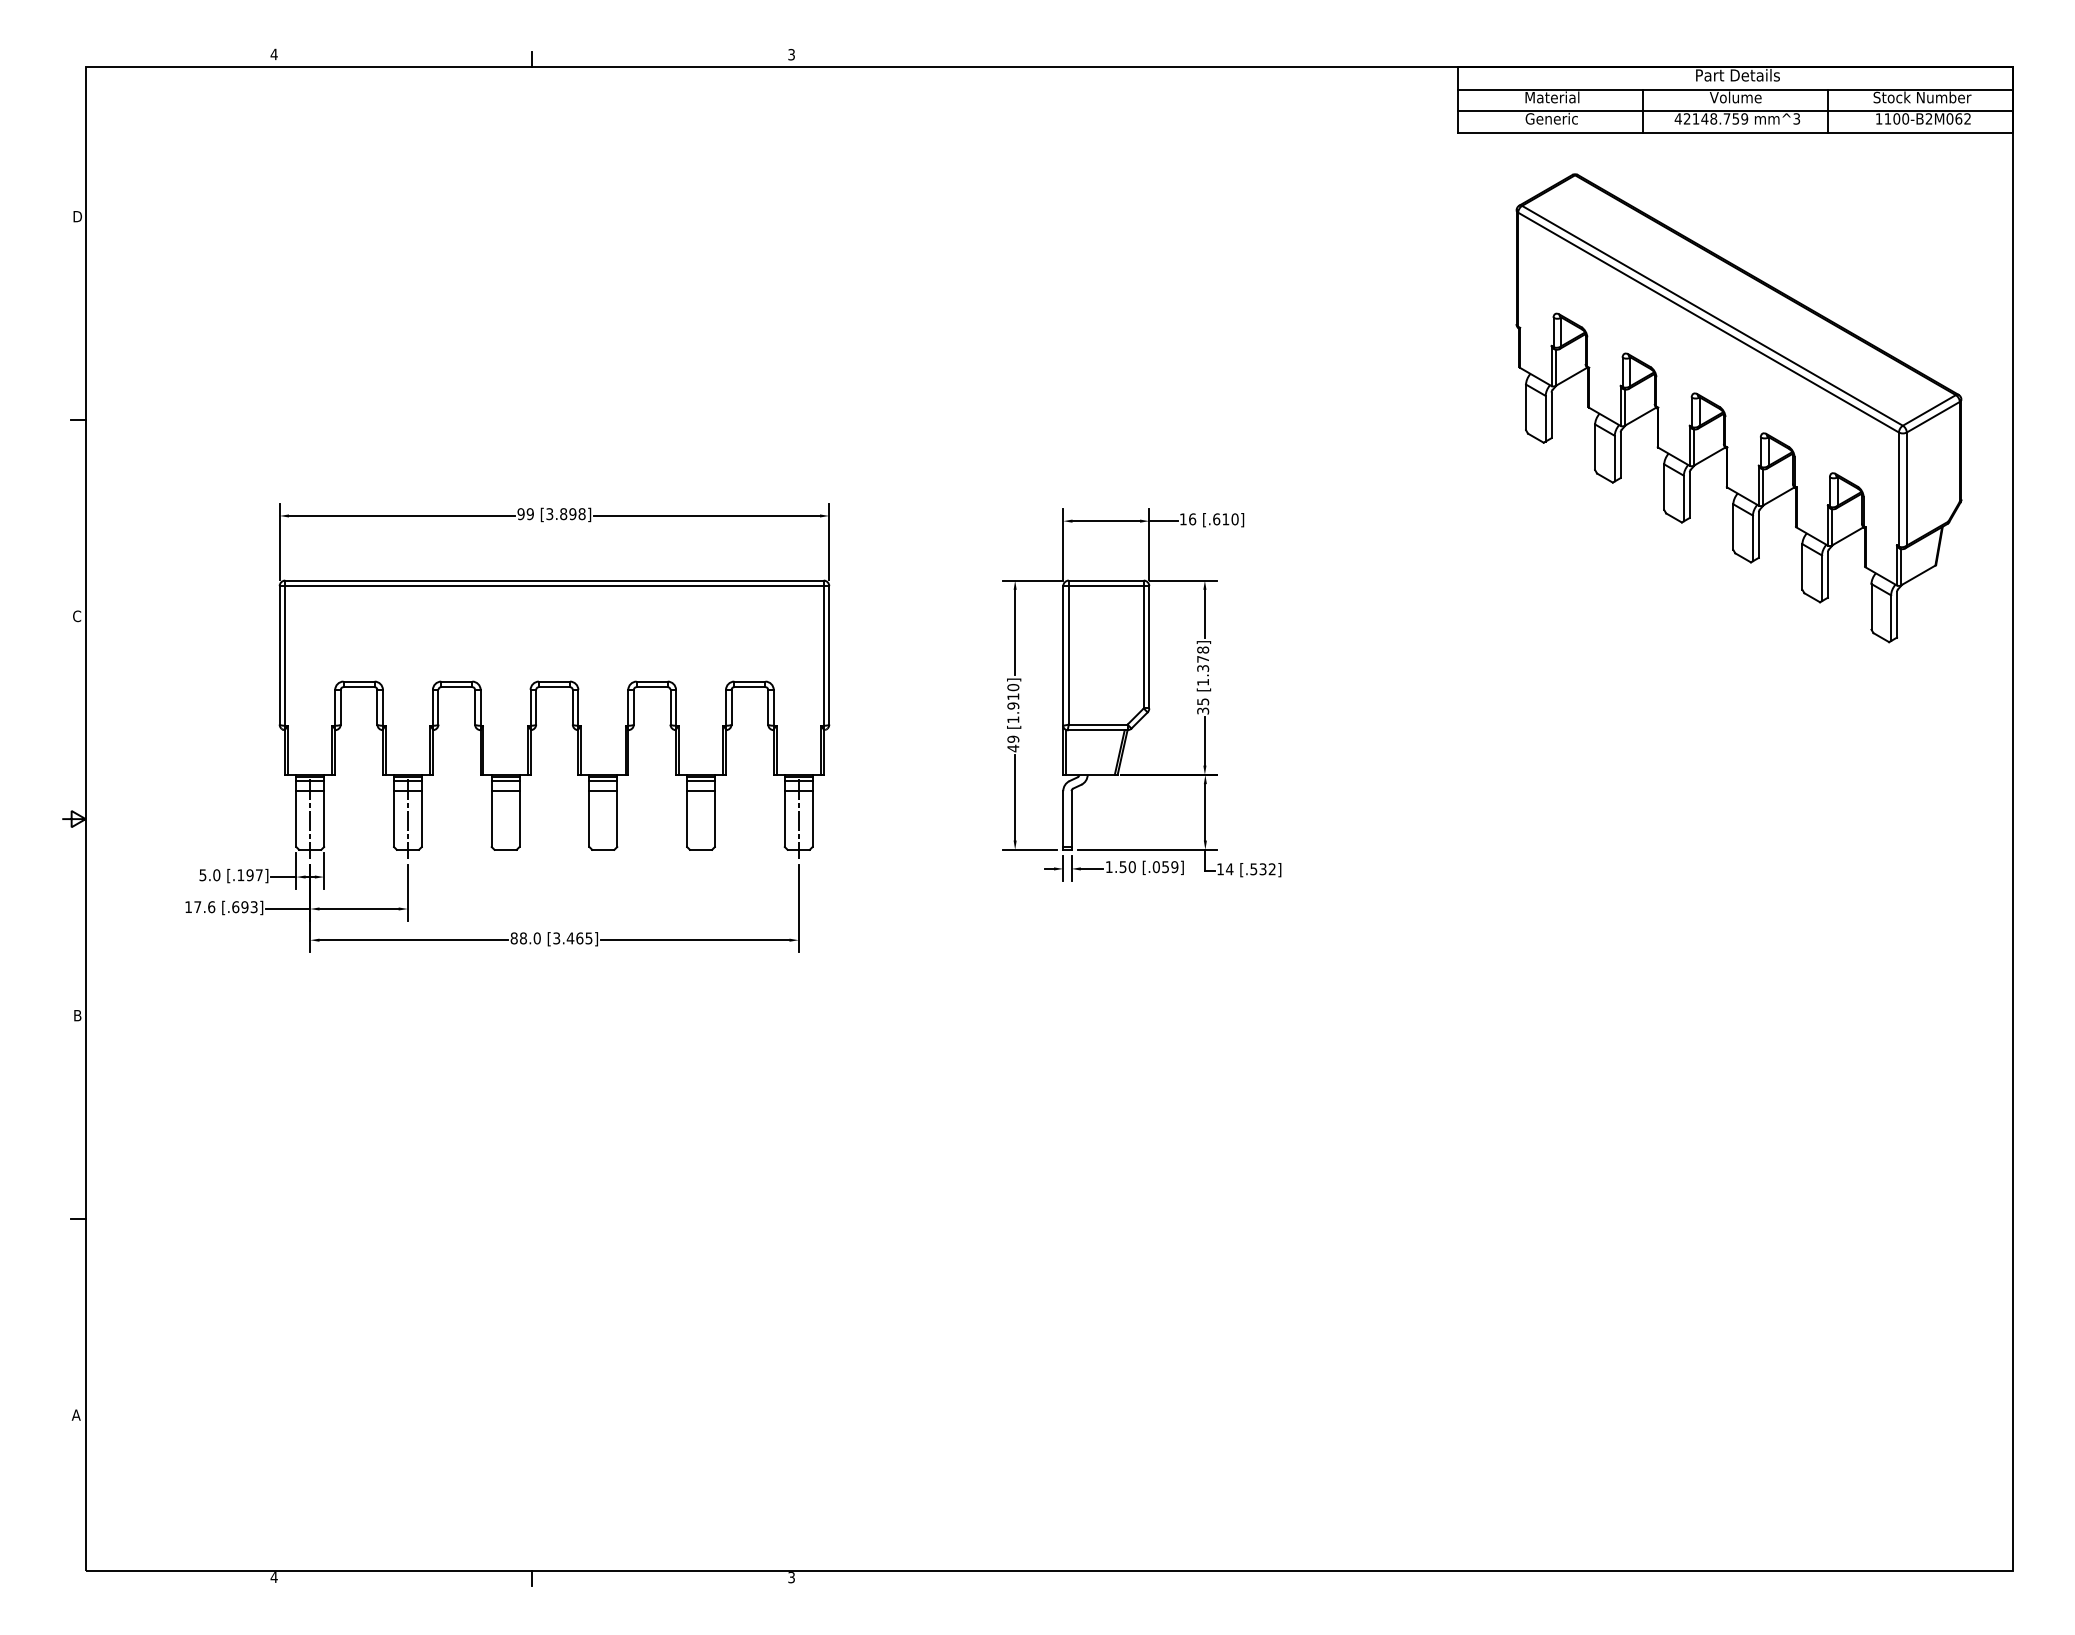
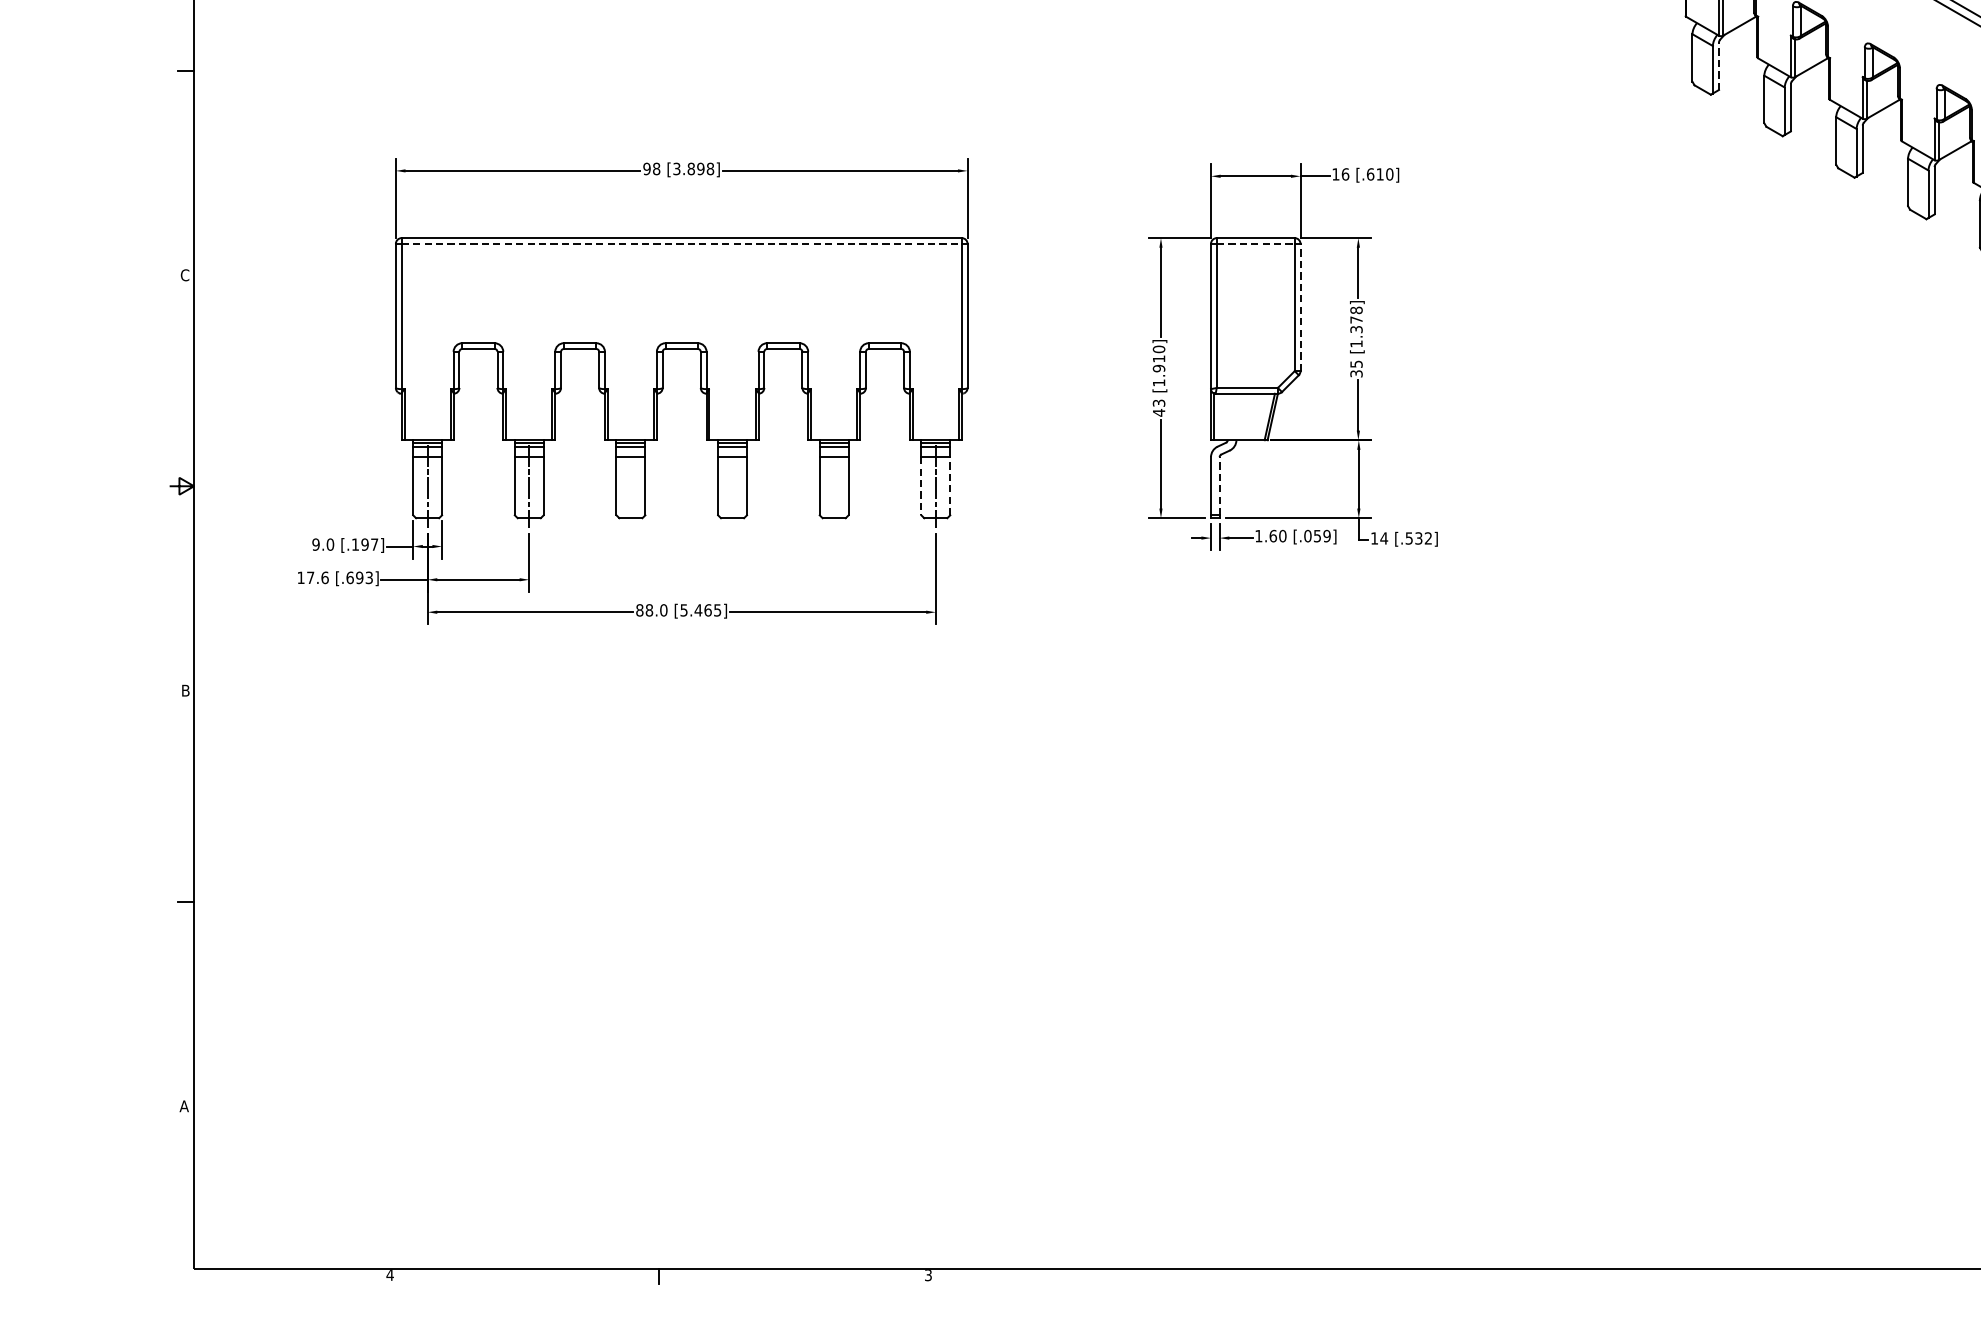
line: (1551, 415) -> (1718, 66), solid -> dashed
text: (529, 514) -> (655, 169), 99 -> 98
line: (554, 586) -> (681, 244), solid -> dashed
line: (1106, 586) -> (1255, 244), solid -> dashed
line: (1149, 646) -> (1300, 306), solid -> dashed
text: (1013, 738) -> (1159, 402), 49 -> 43
line: (784, 819) -> (921, 486), solid -> dashed
line: (812, 819) -> (950, 486), solid -> dashed
line: (1071, 819) -> (1219, 486), solid -> dashed
text: (1122, 867) -> (1272, 536), 1.50 -> 1.60
text: (202, 874) -> (315, 543), 5.0 -> 9.0
text: (556, 937) -> (683, 609), [3.465] -> [5.465]

